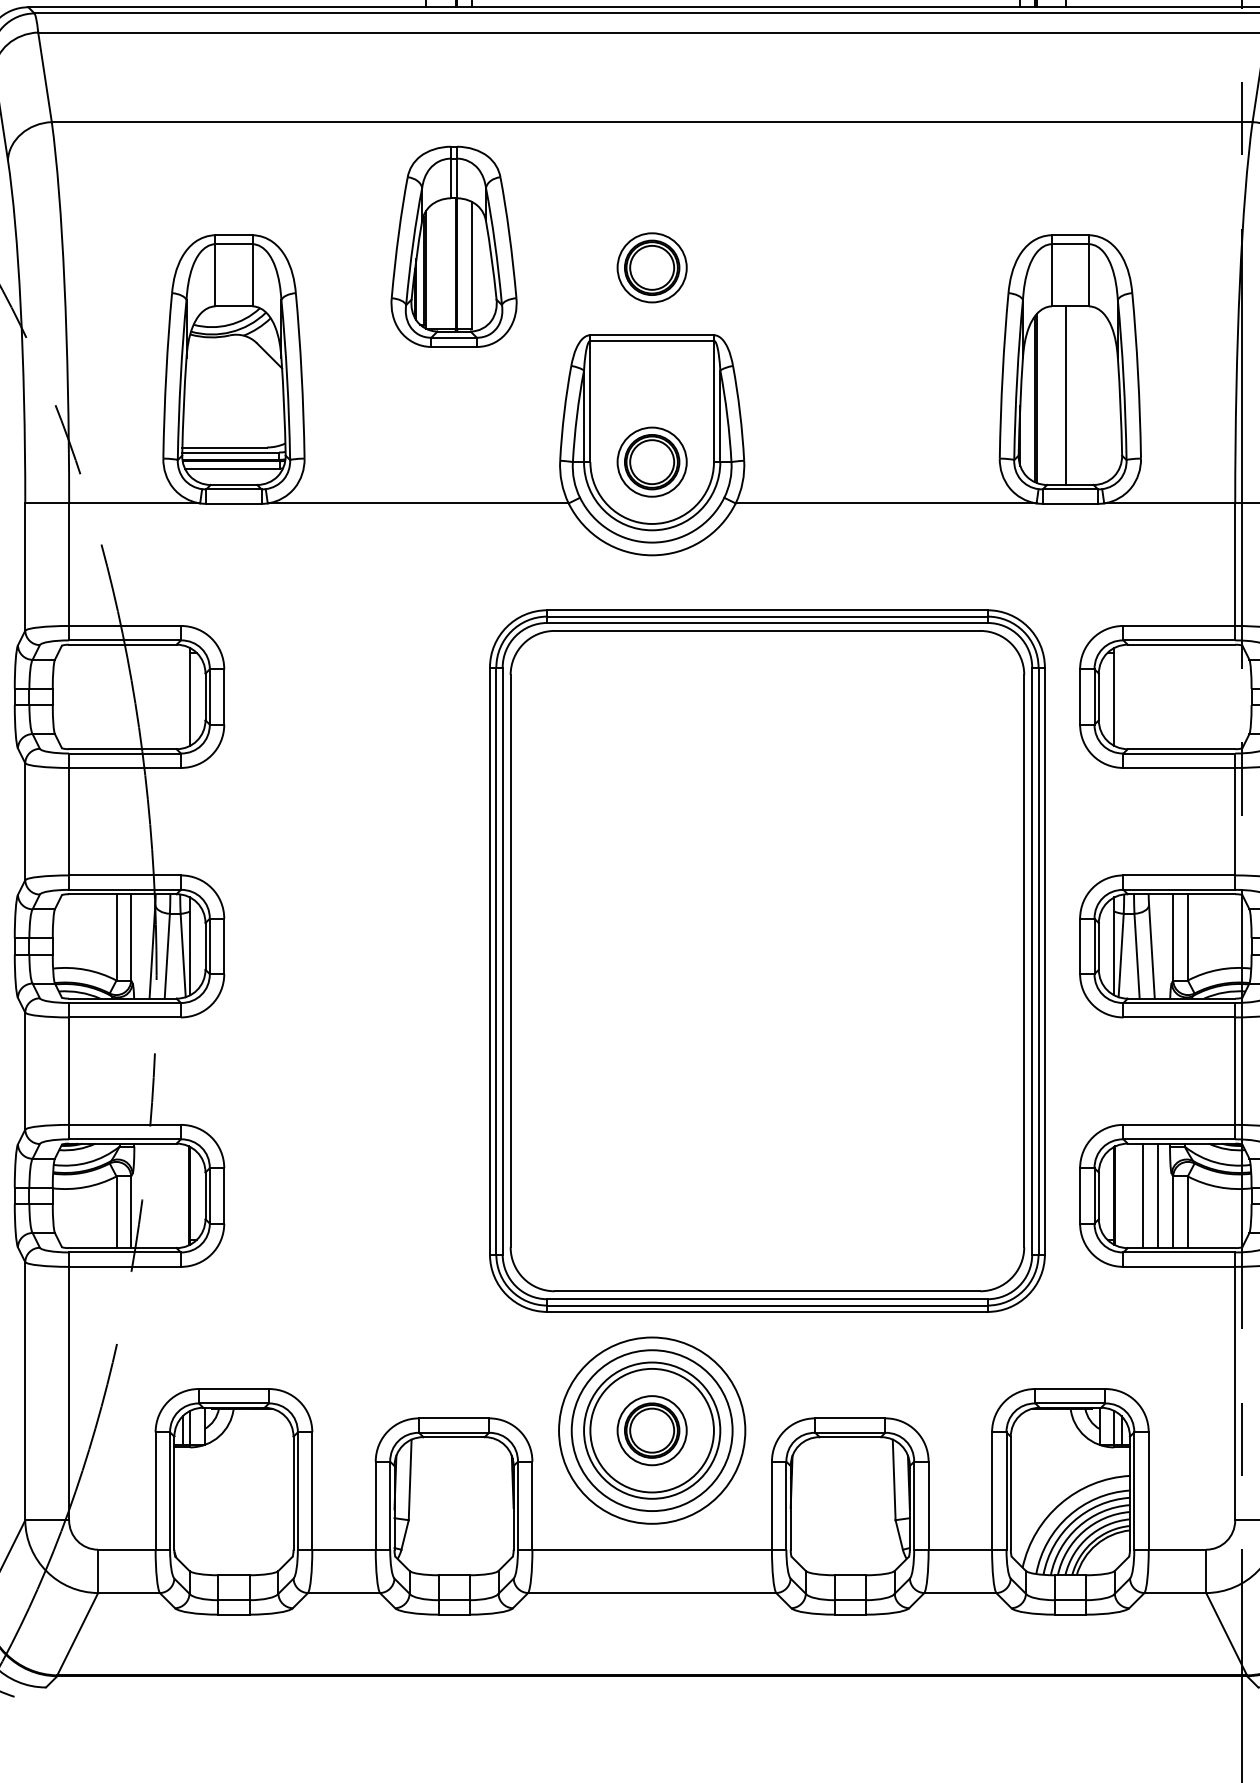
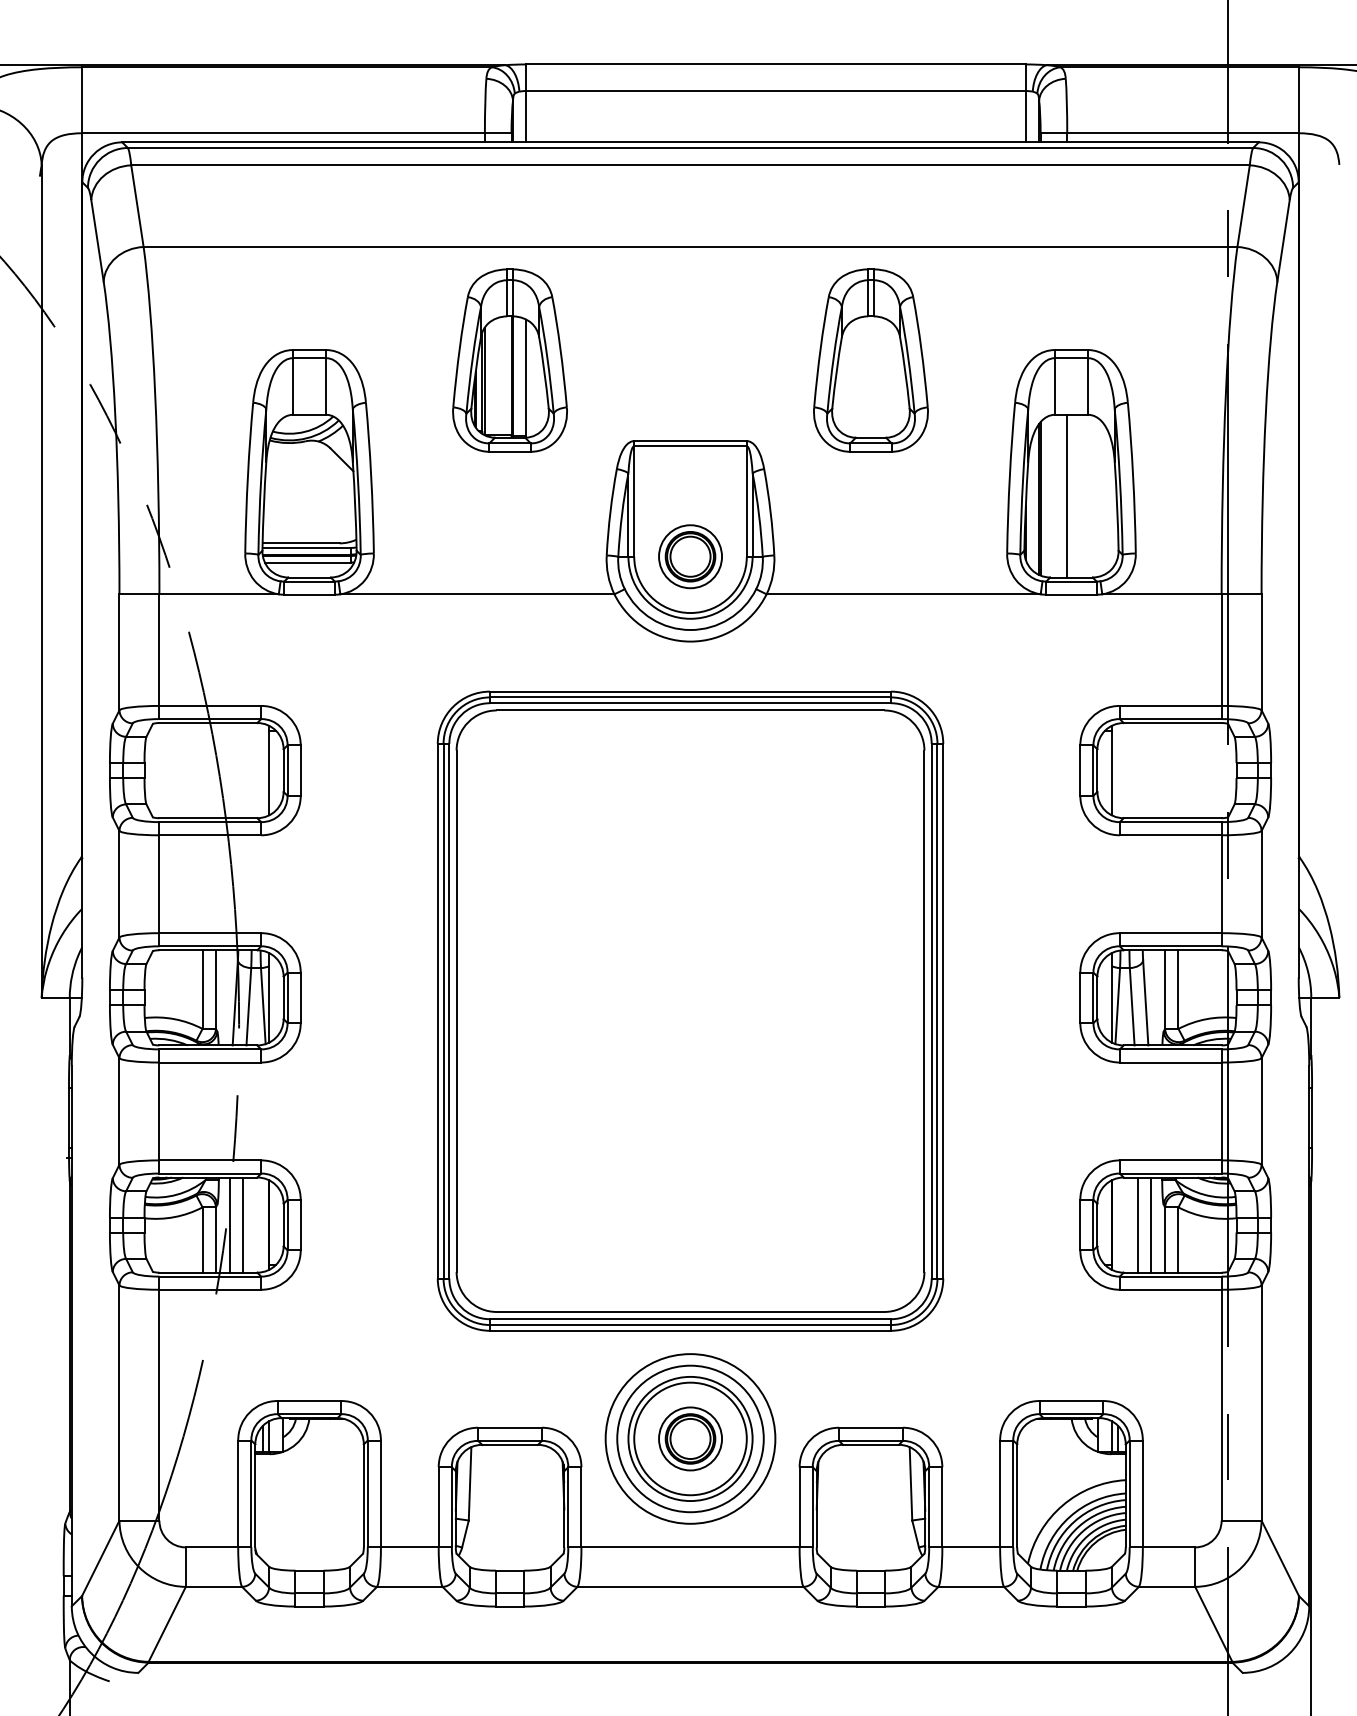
part: (849, 246) -> (870, 360), added
part: (652, 267) -> (690, 379), removed
part: (767, 960) -> (690, 1010), moved
line: (147, 1195) -> (230, 1224), added
line: (161, 1195) -> (243, 1224), added

